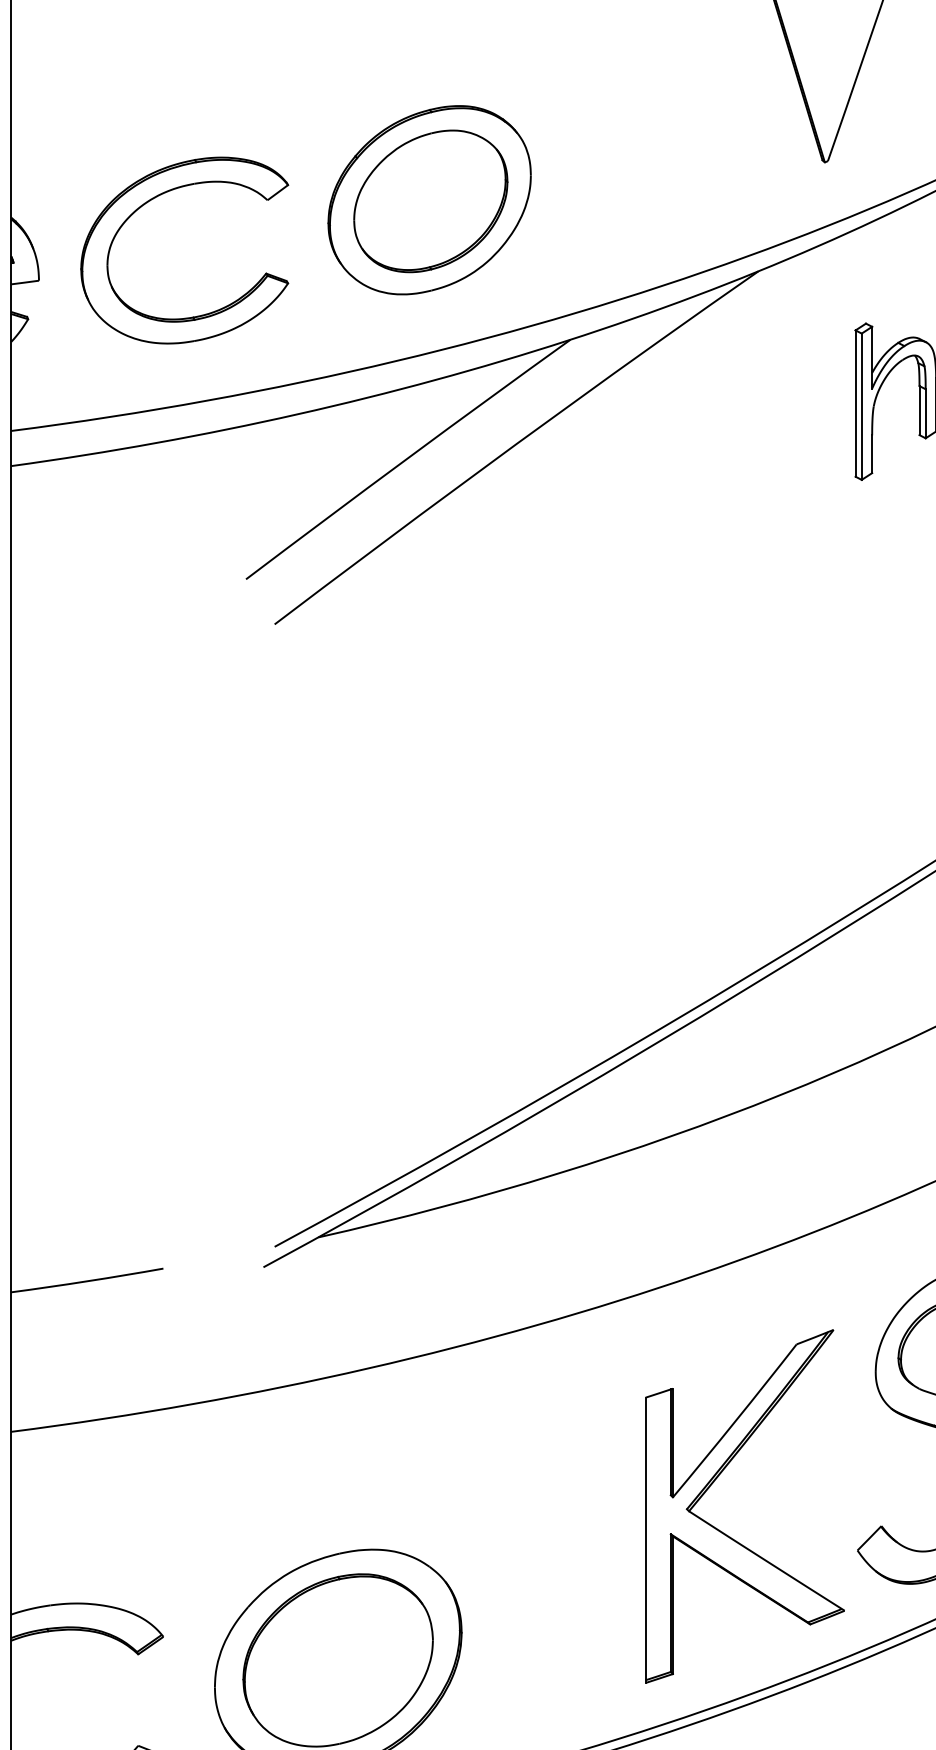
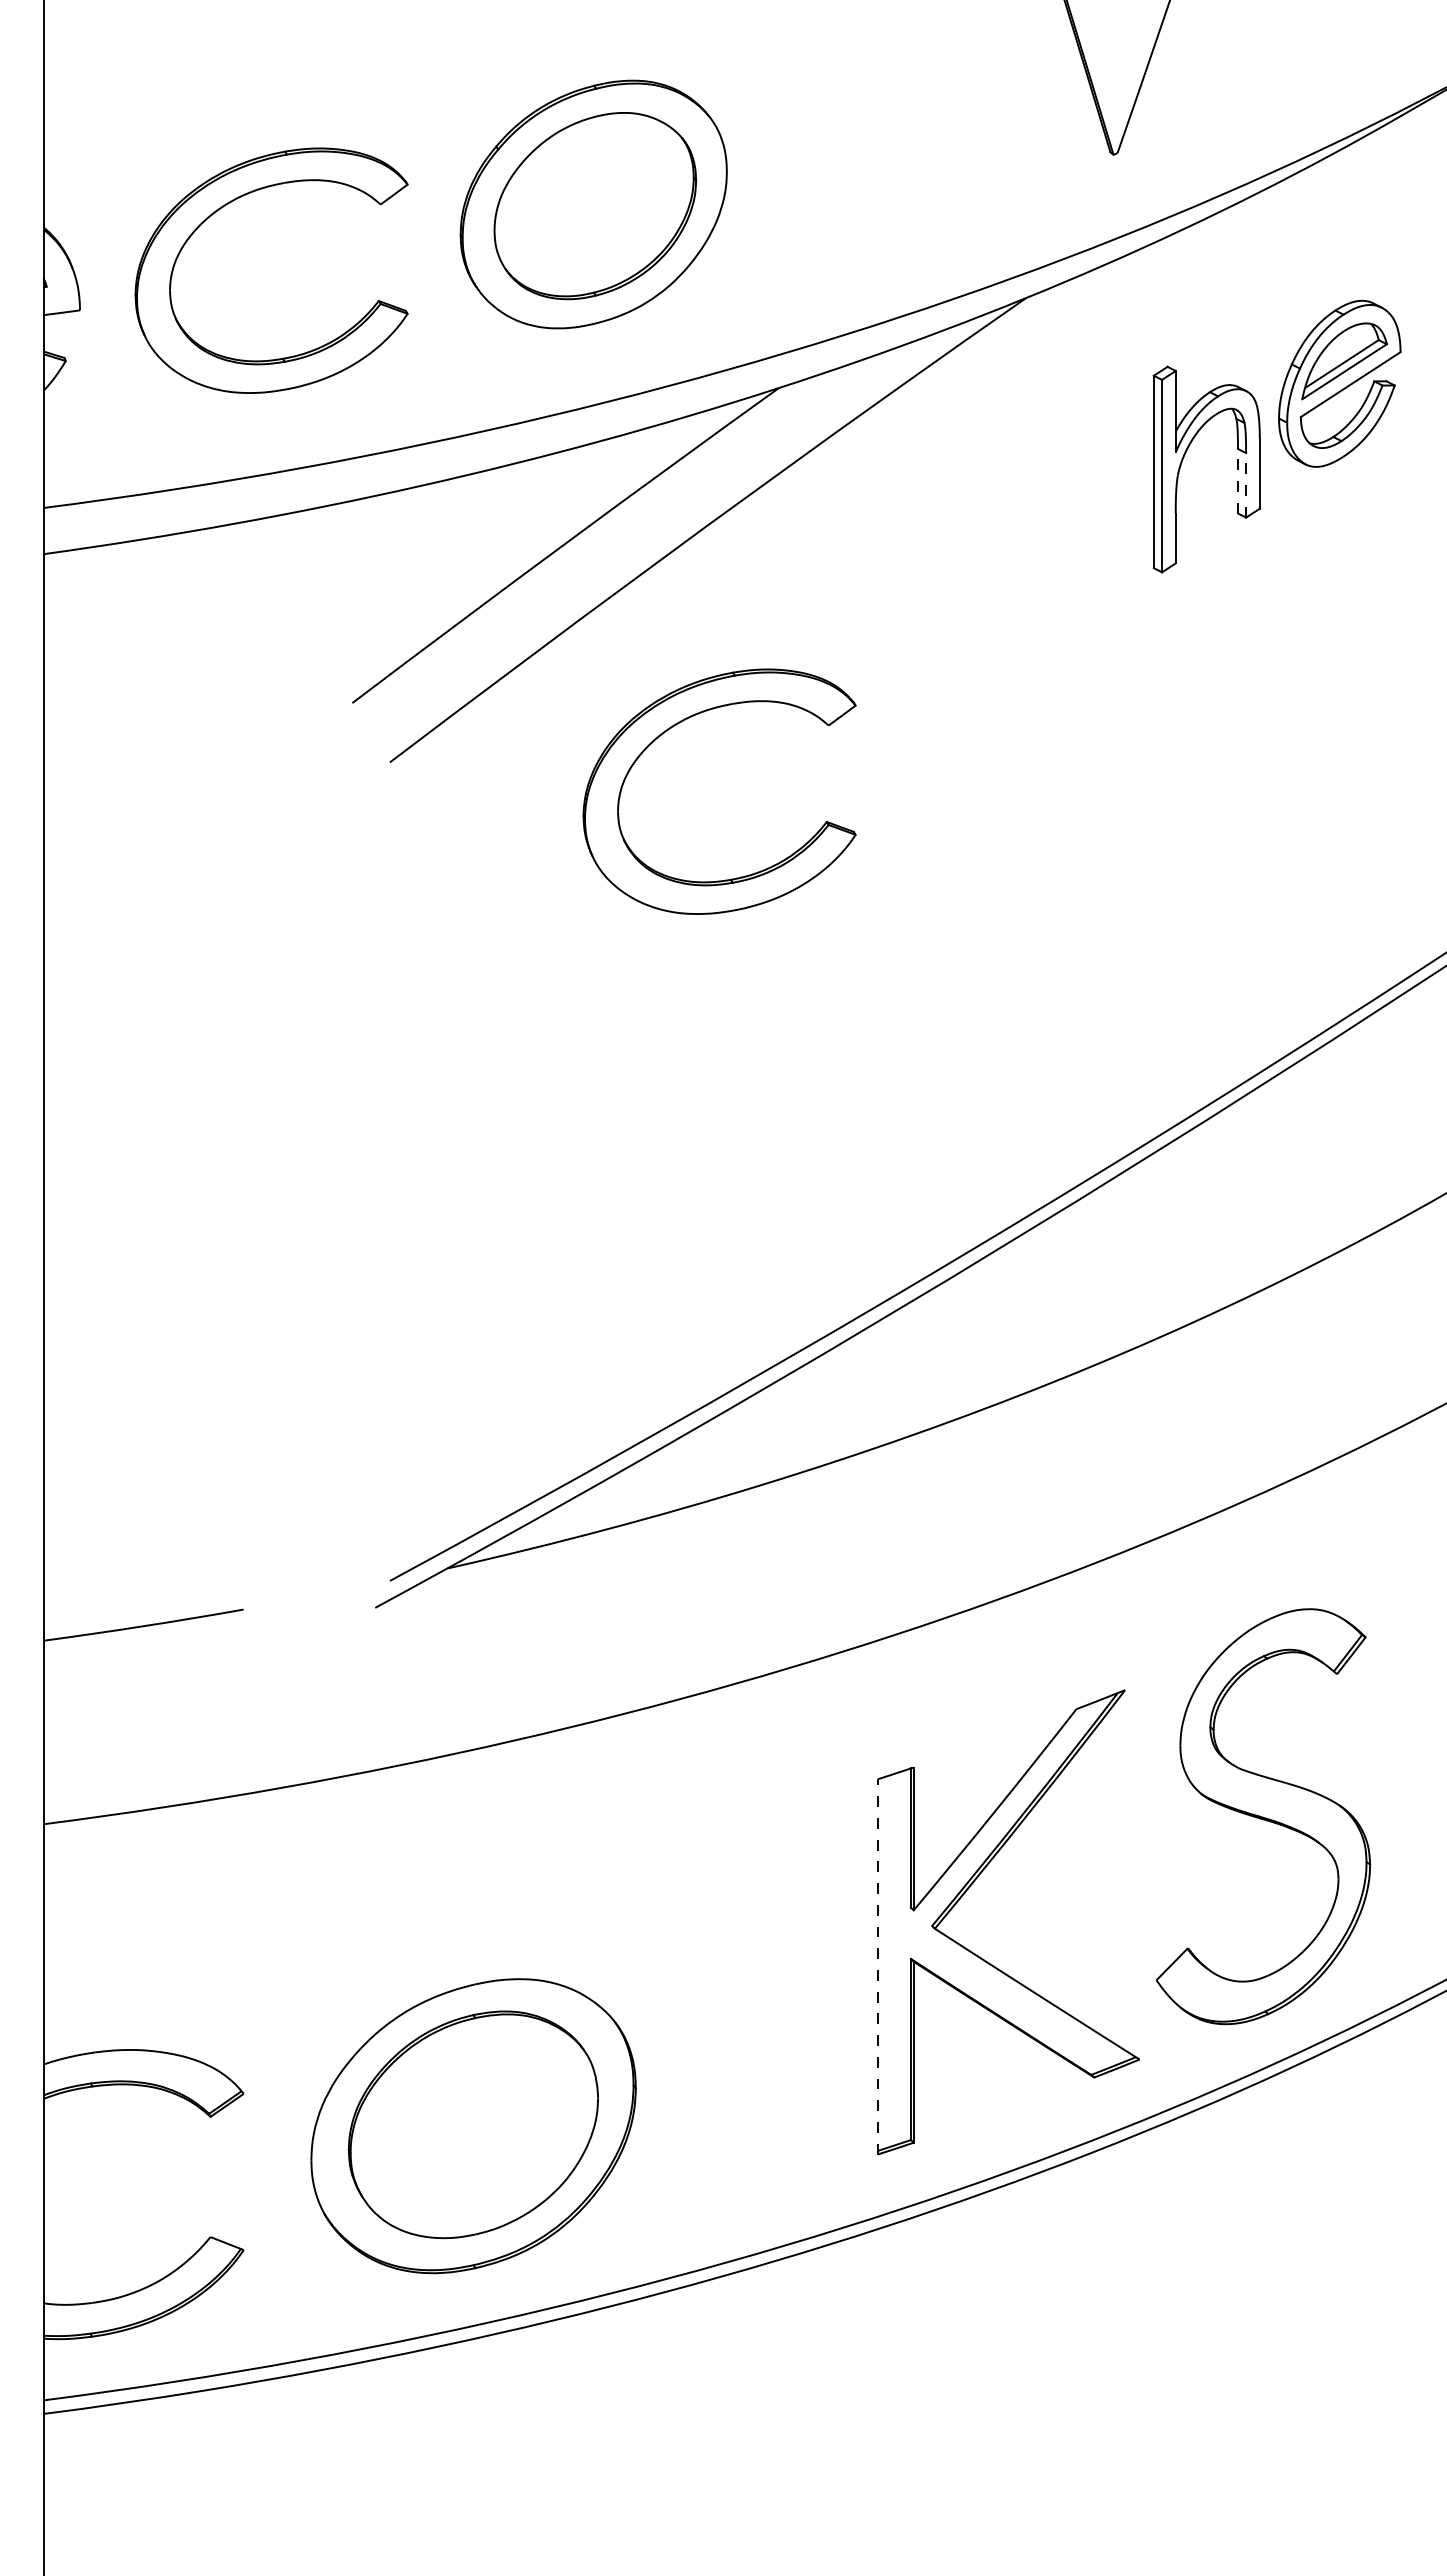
line: (919, 410) -> (1237, 480), solid -> dashed
line: (925, 413) -> (1246, 484), solid -> dashed
part: (494, 595) -> (678, 724), added
line: (645, 1540) -> (877, 1966), solid -> dashed

